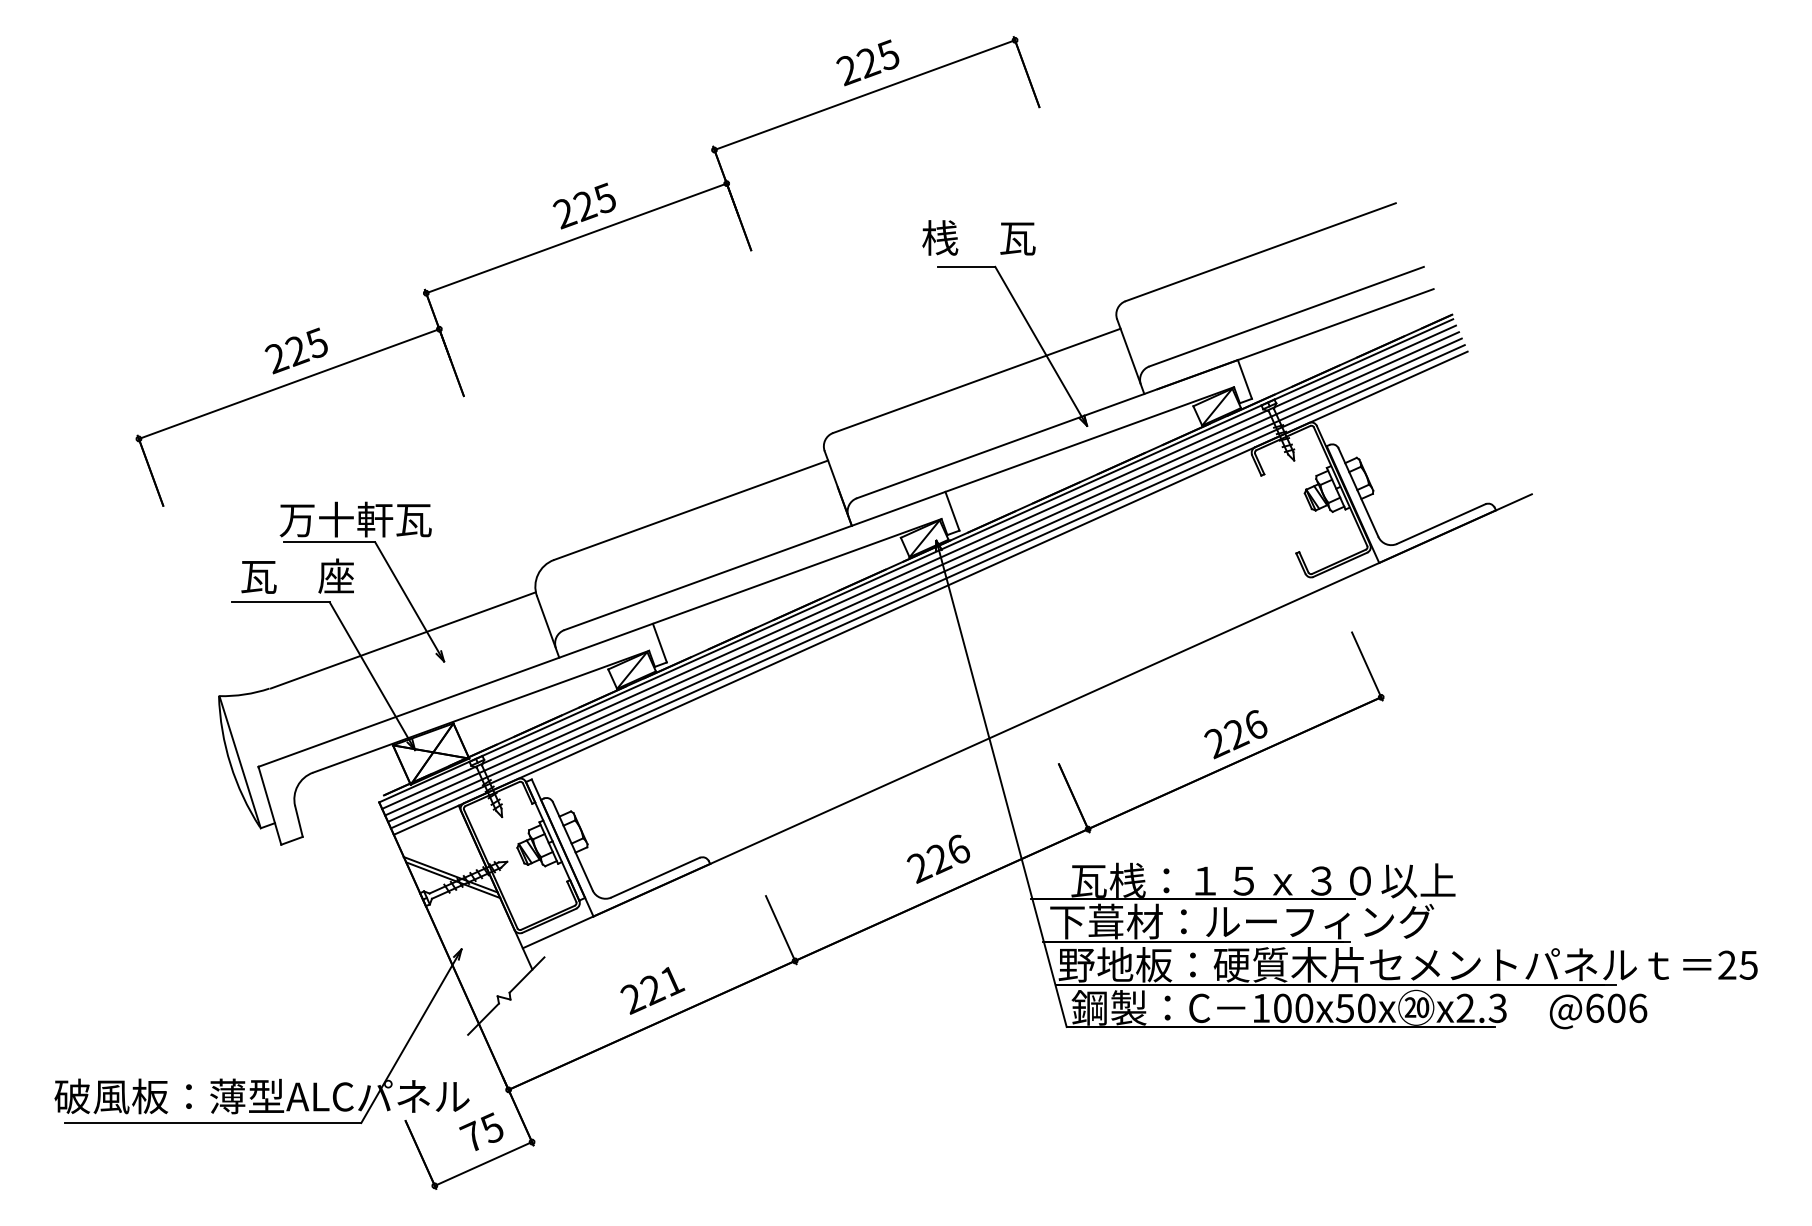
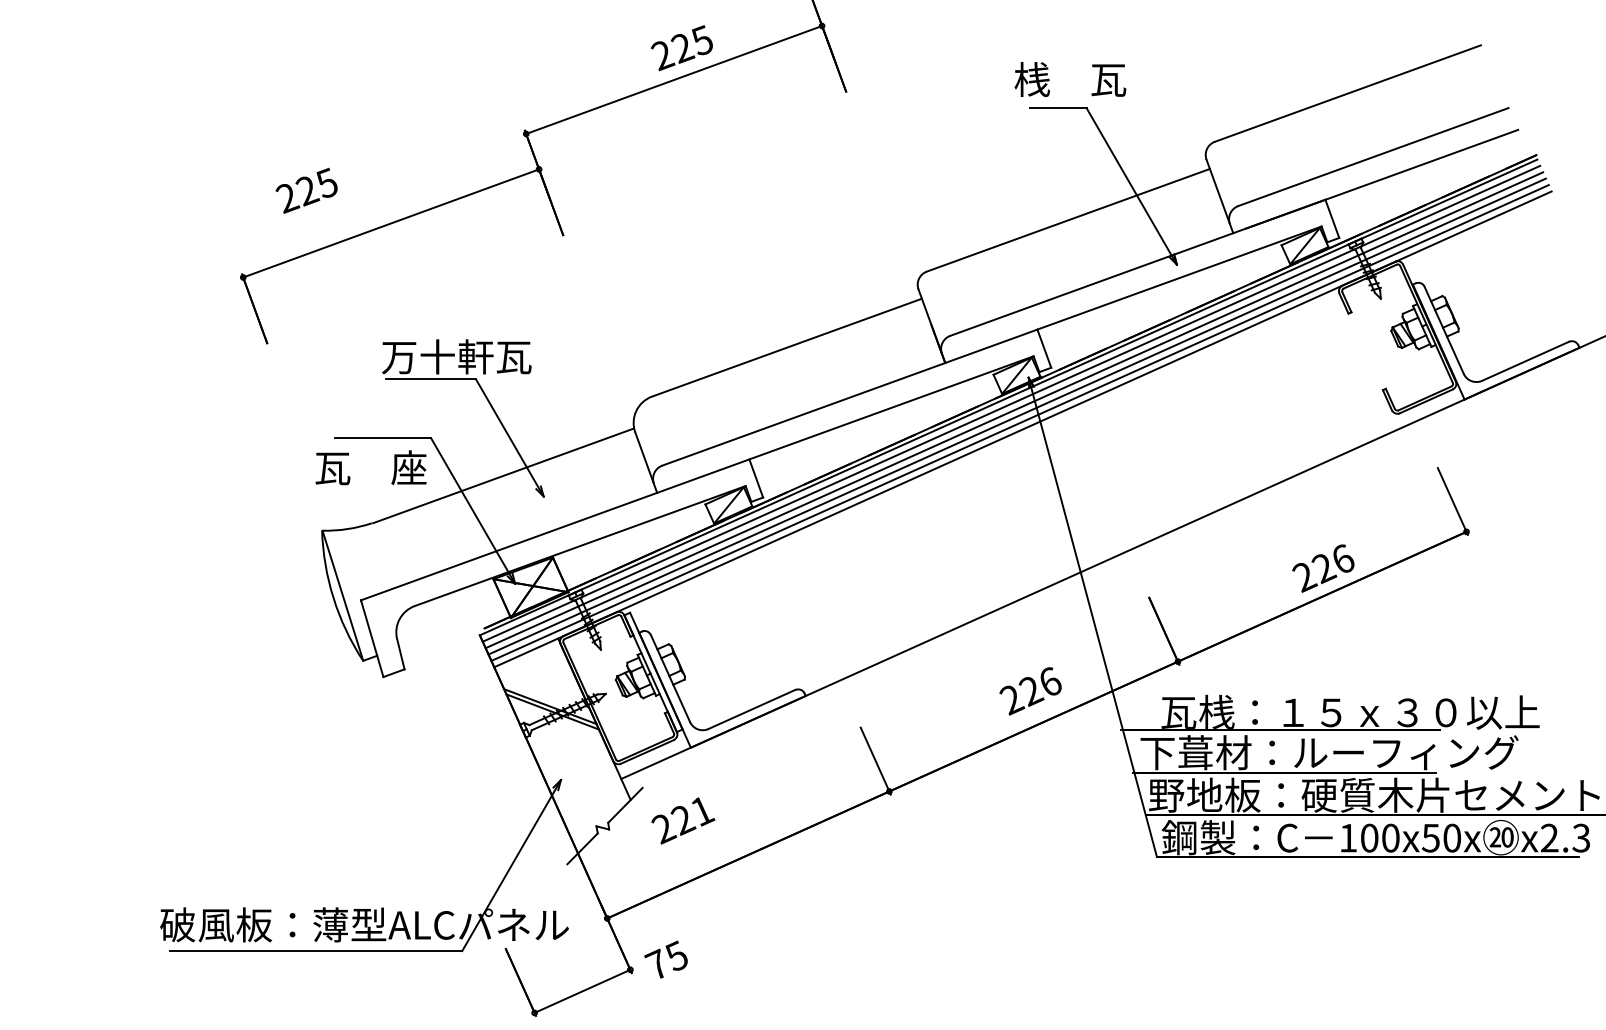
text: (295, 350) -> (305, 190), moved
text: (297, 575) -> (370, 467), moved
text: (652, 990) -> (682, 820), moved
text: (481, 1131) -> (666, 959), moved

